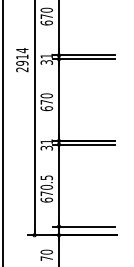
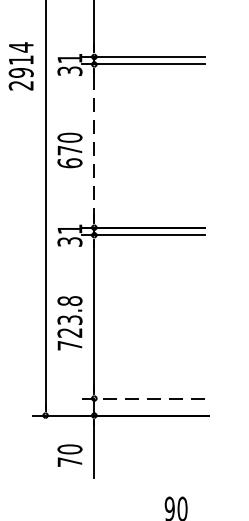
line: (59, 100) -> (95, 146), solid -> dashed
text: (46, 188) -> (69, 322), 670.5 -> 723.8
line: (83, 226) -> (143, 398), solid -> dashed

